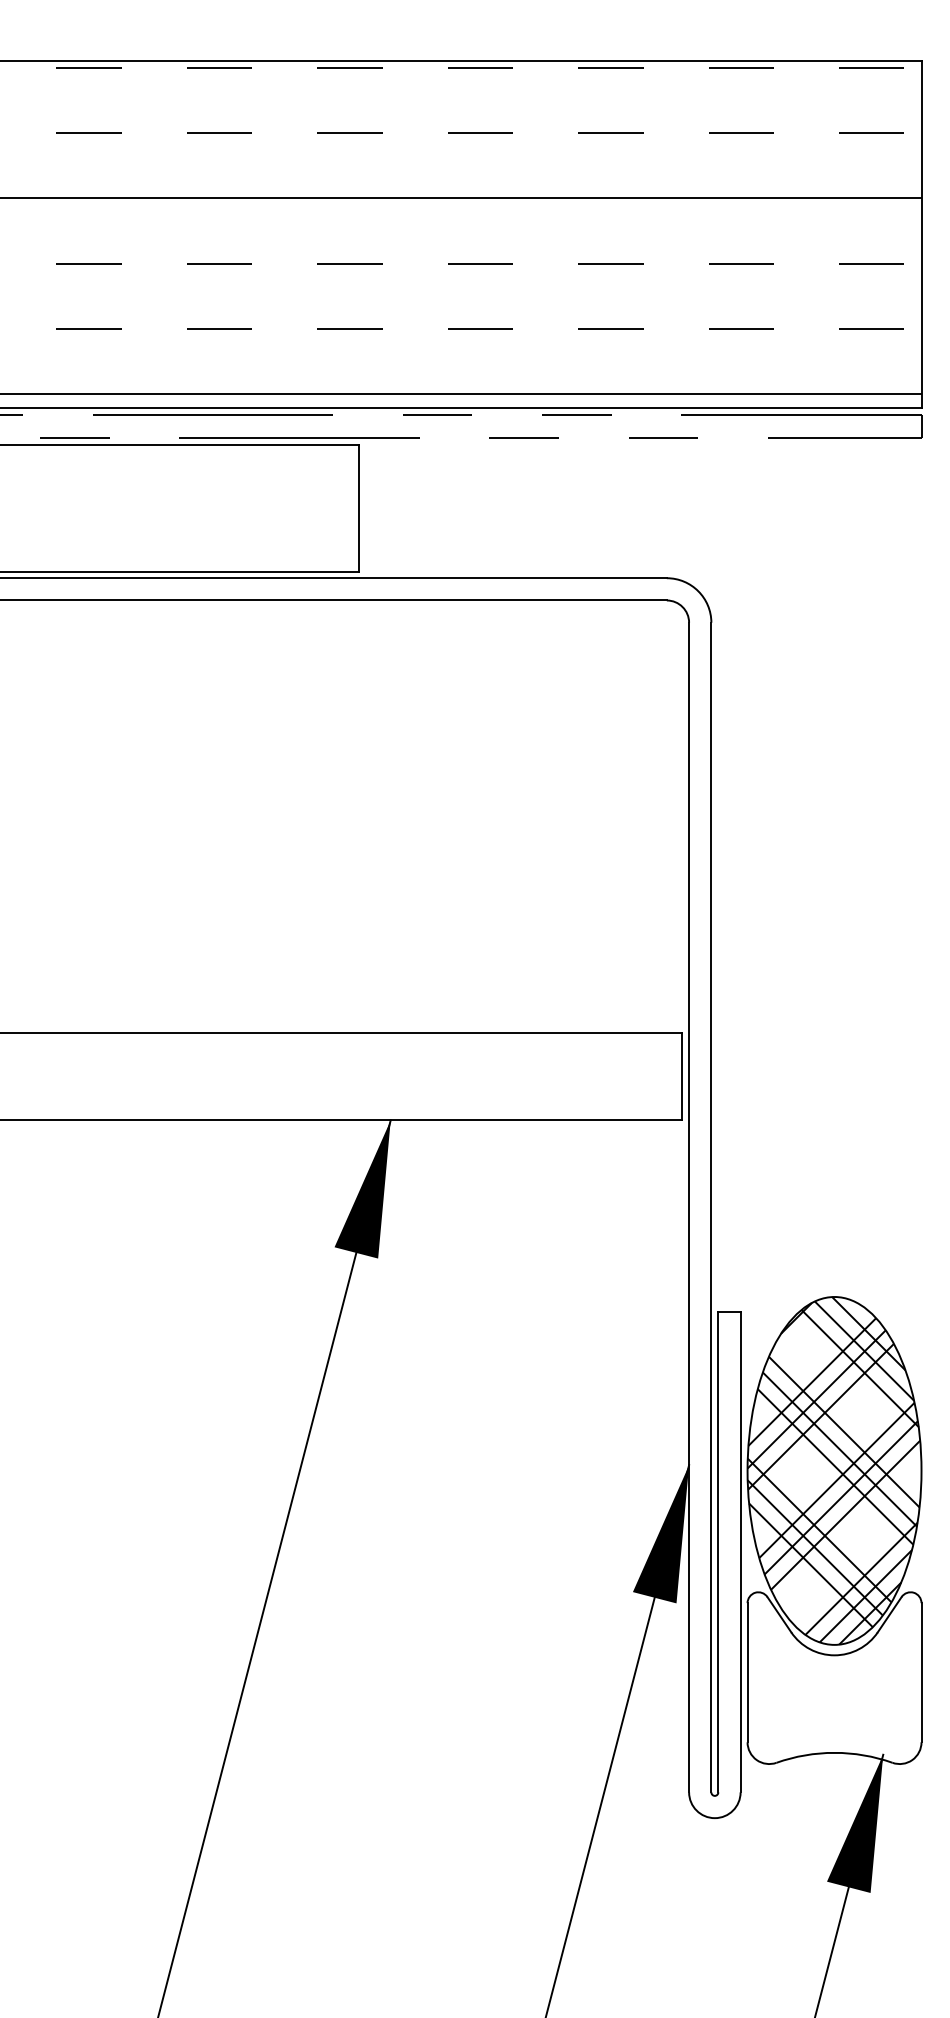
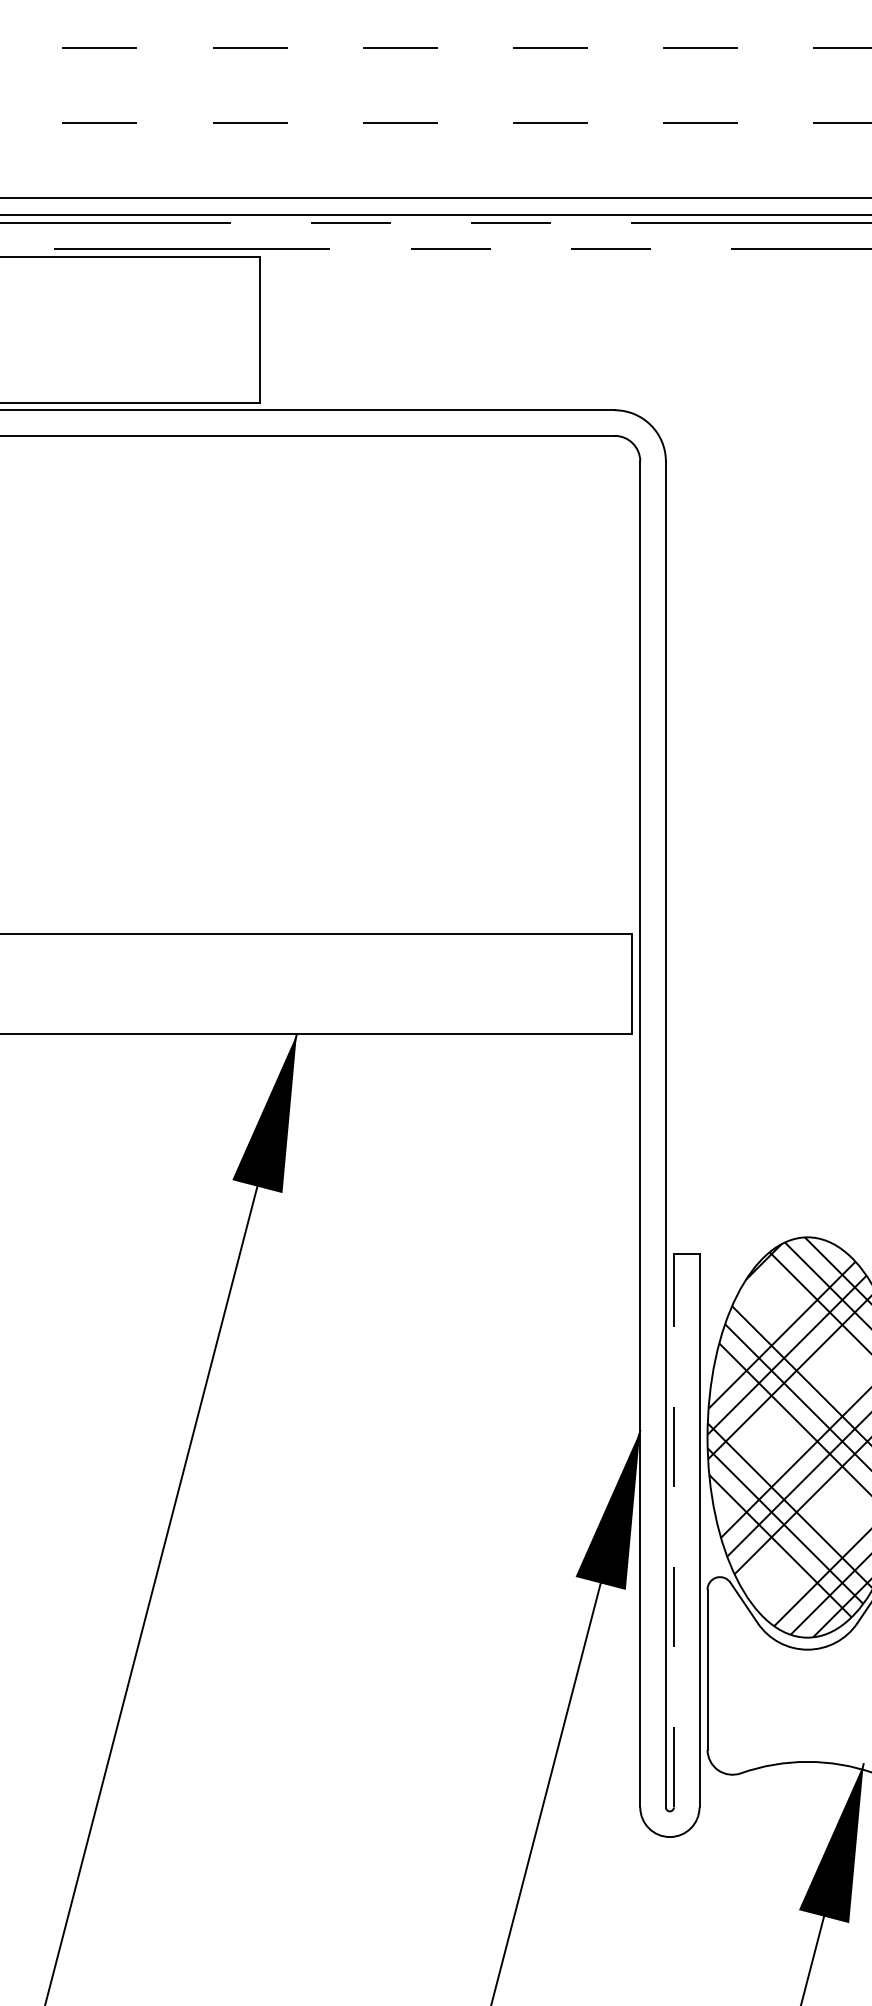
line: (718, 1551) -> (674, 1530), solid -> dashed

